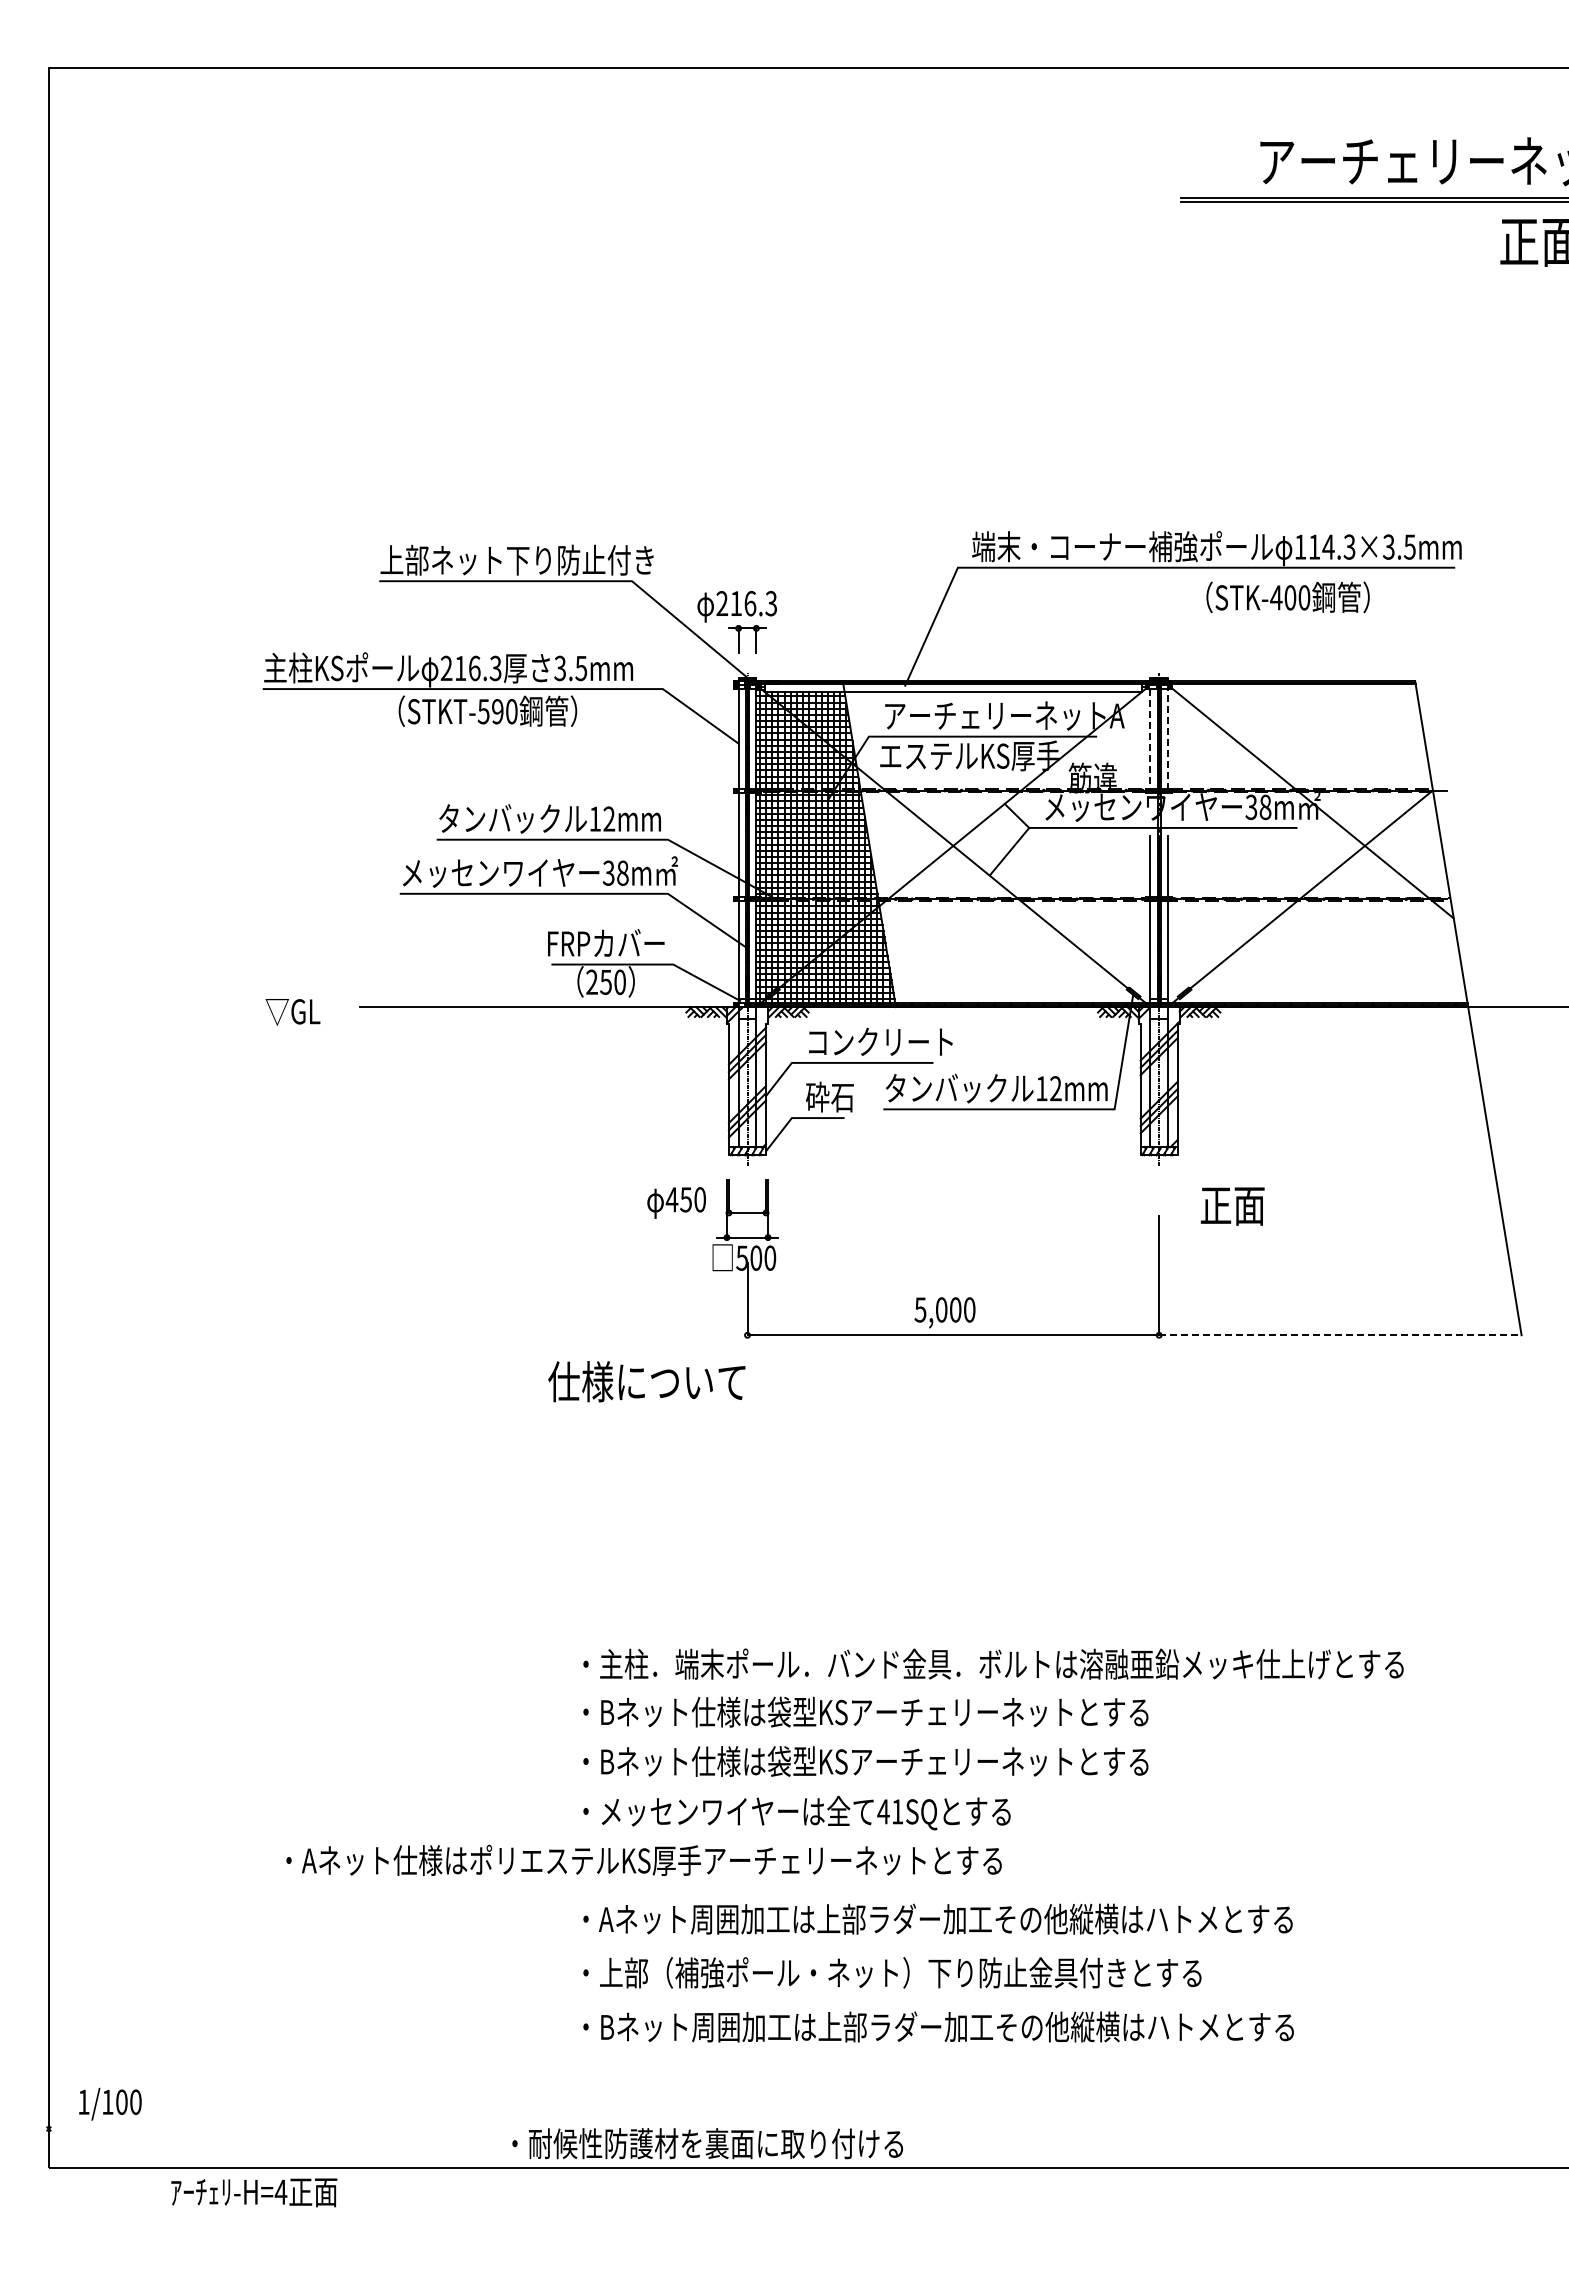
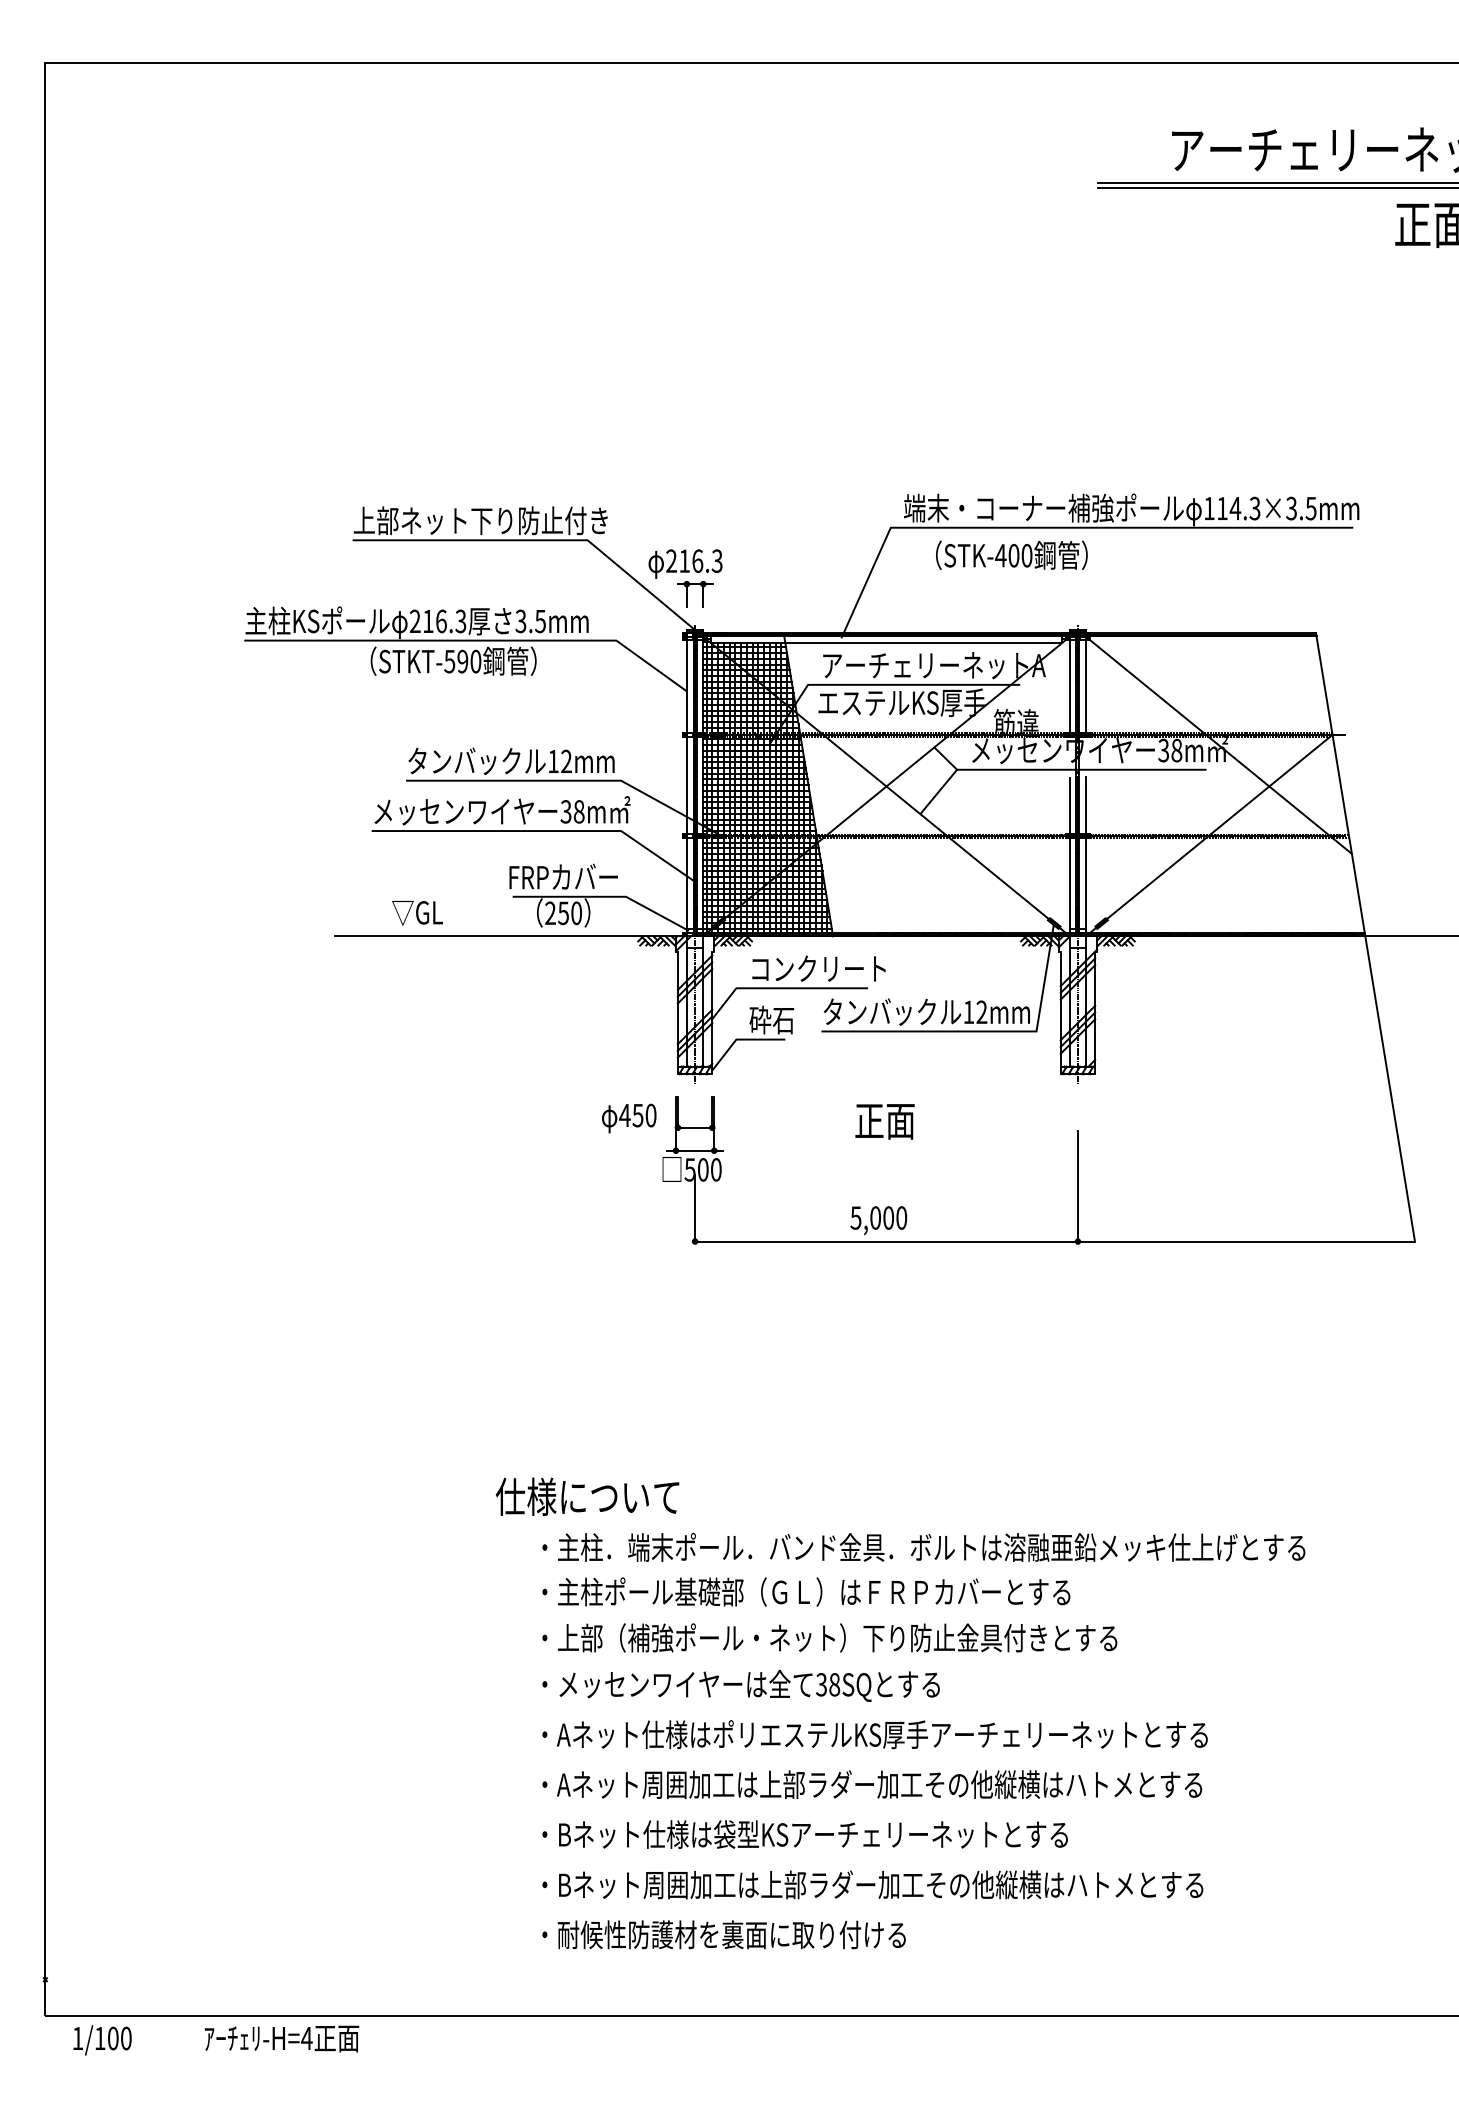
text: (1287, 597) -> (1011, 555), moved
line: (1168, 733) -> (1086, 681), dashed -> solid
line: (1150, 734) -> (1069, 682), dashed -> solid
text: (292, 1012) -> (417, 913), moved
text: (1232, 1206) -> (884, 1121), moved
line: (1340, 1335) -> (1246, 1241), dashed -> solid
text: (646, 1381) -> (587, 1496), moved
text: (875, 1711) -> (814, 1591), ・Bネット仕様は袋型KSアーチェリーネットとする -> ・主柱ポール基礎部（ＧＬ）はＦＲＰカバーとする
text: (900, 1761) -> (837, 1637), ・Bネット仕様は袋型KSアーチェリーネットとする -> ・上部（補強ポール・ネット）下り防止金具付きとする
text: (890, 1811) -> (828, 1684), 41SQ -> 38SQ
text: (643, 1859) -> (874, 1733), moved
text: (900, 1972) -> (837, 1834), ・上部（補強ポール・ネット）下り防止金具付きとする -> ・Bネット仕様は袋型KSアーチェリーネットとする
text: (110, 2103) -> (102, 2039), moved
text: (707, 2143) -> (723, 1934), moved
text: (254, 2192) -> (282, 2038), moved

